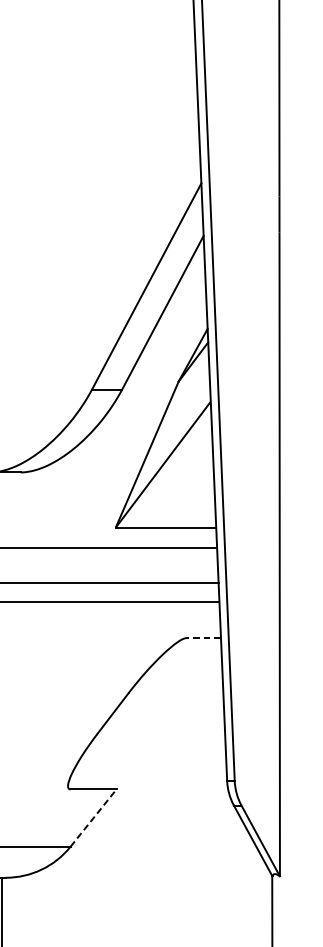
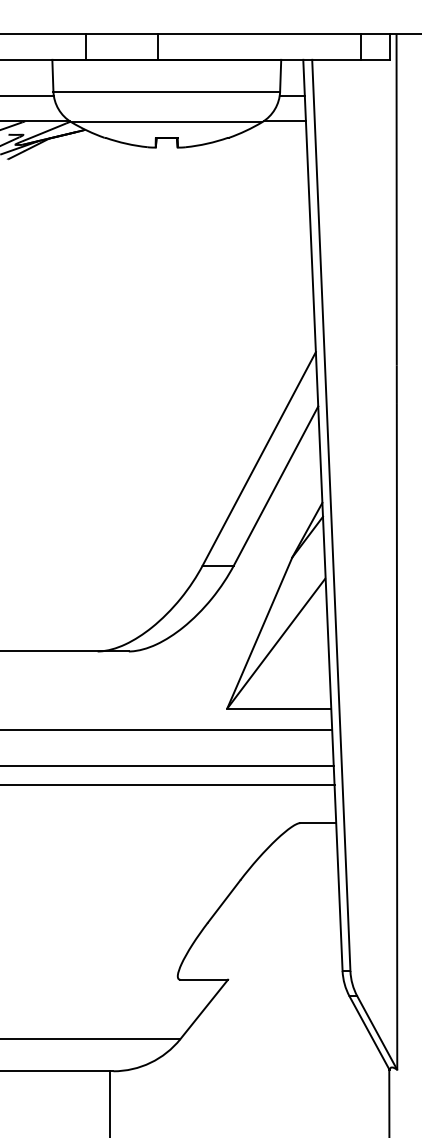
line: (203, 638) -> (318, 823), dashed -> solid
line: (93, 818) -> (204, 1009), dashed -> solid

